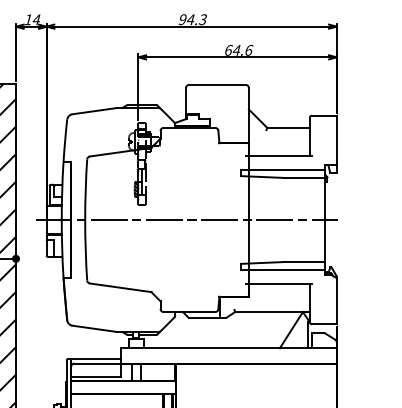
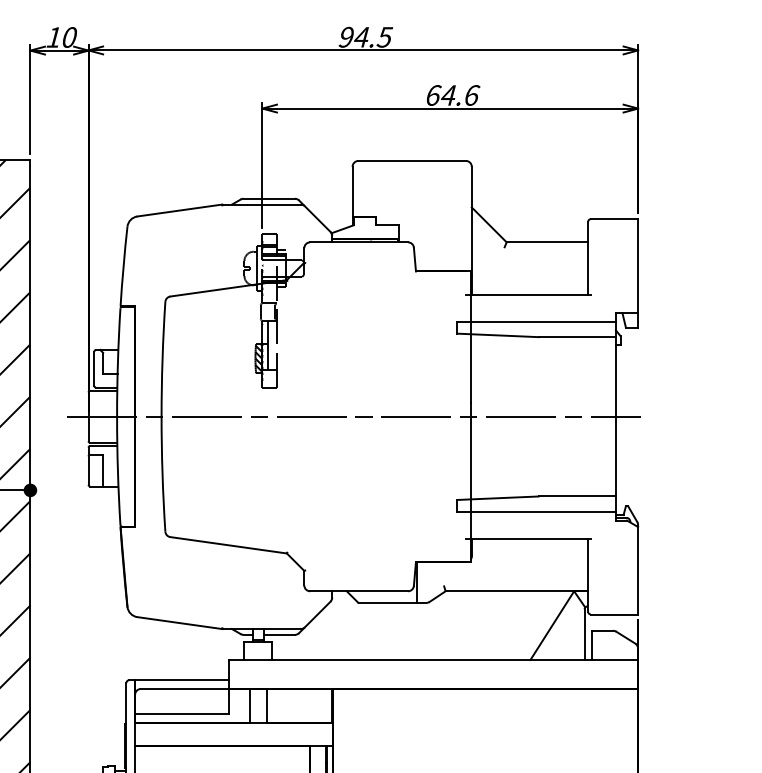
text: (36, 19) -> (69, 36), 14 -> 10
text: (203, 19) -> (385, 36), 94.3 -> 94.5

